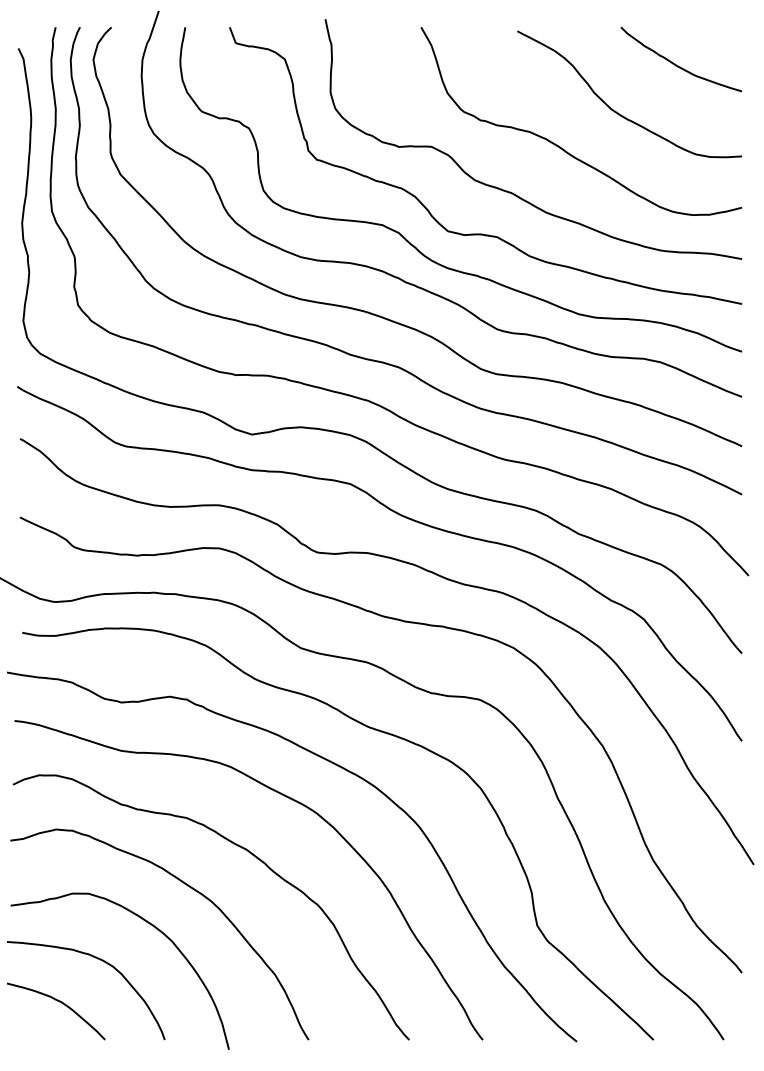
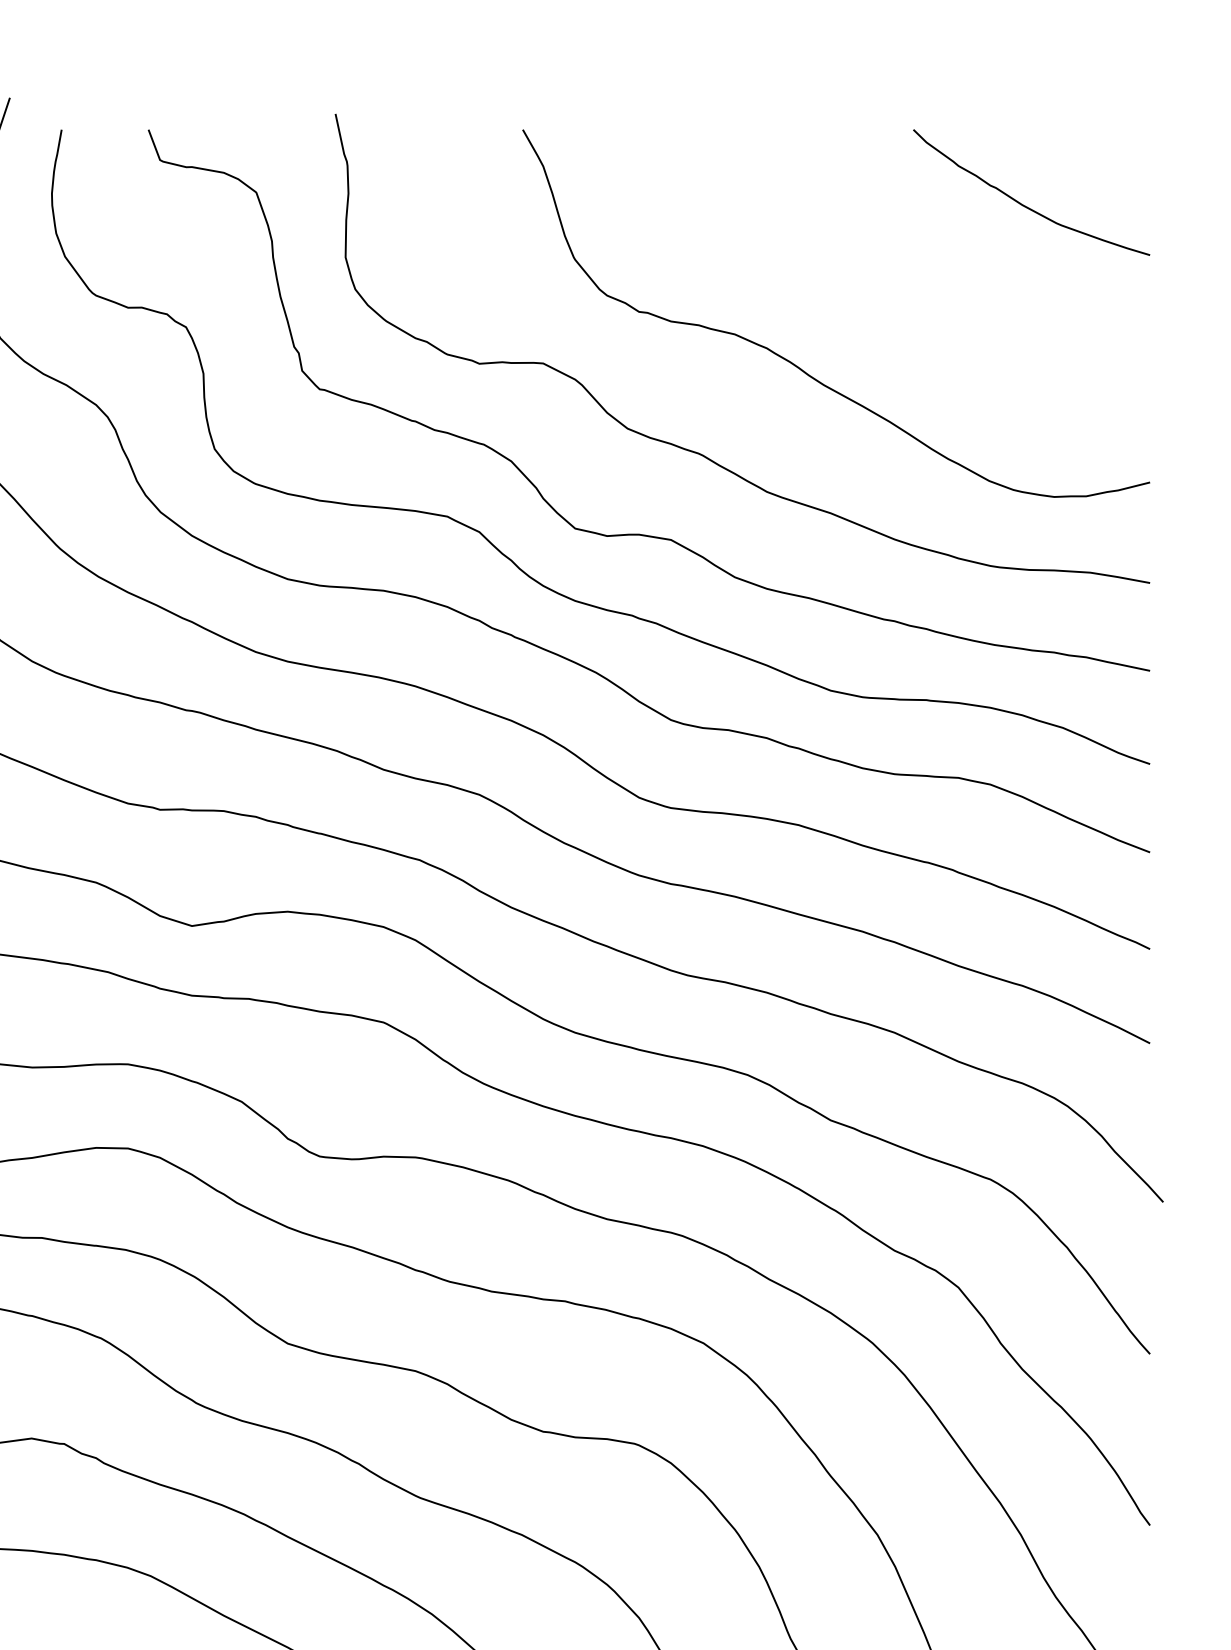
curve: (618, 112) -> (908, 296), removed

